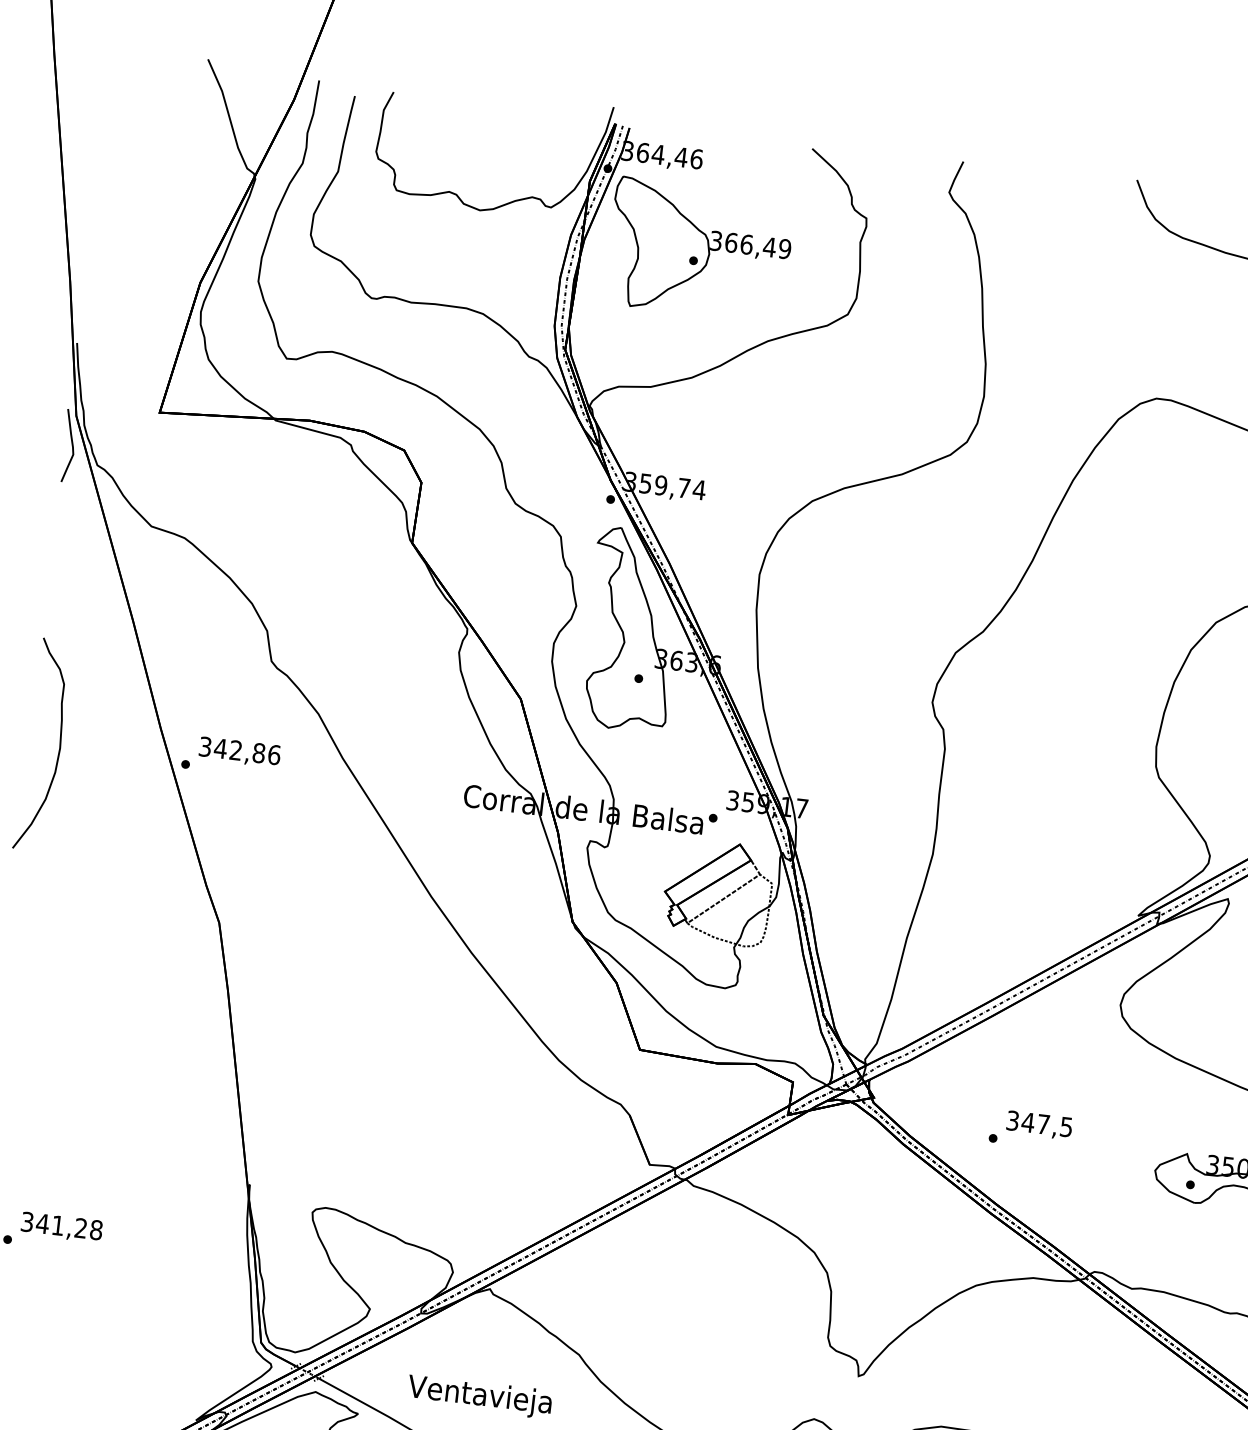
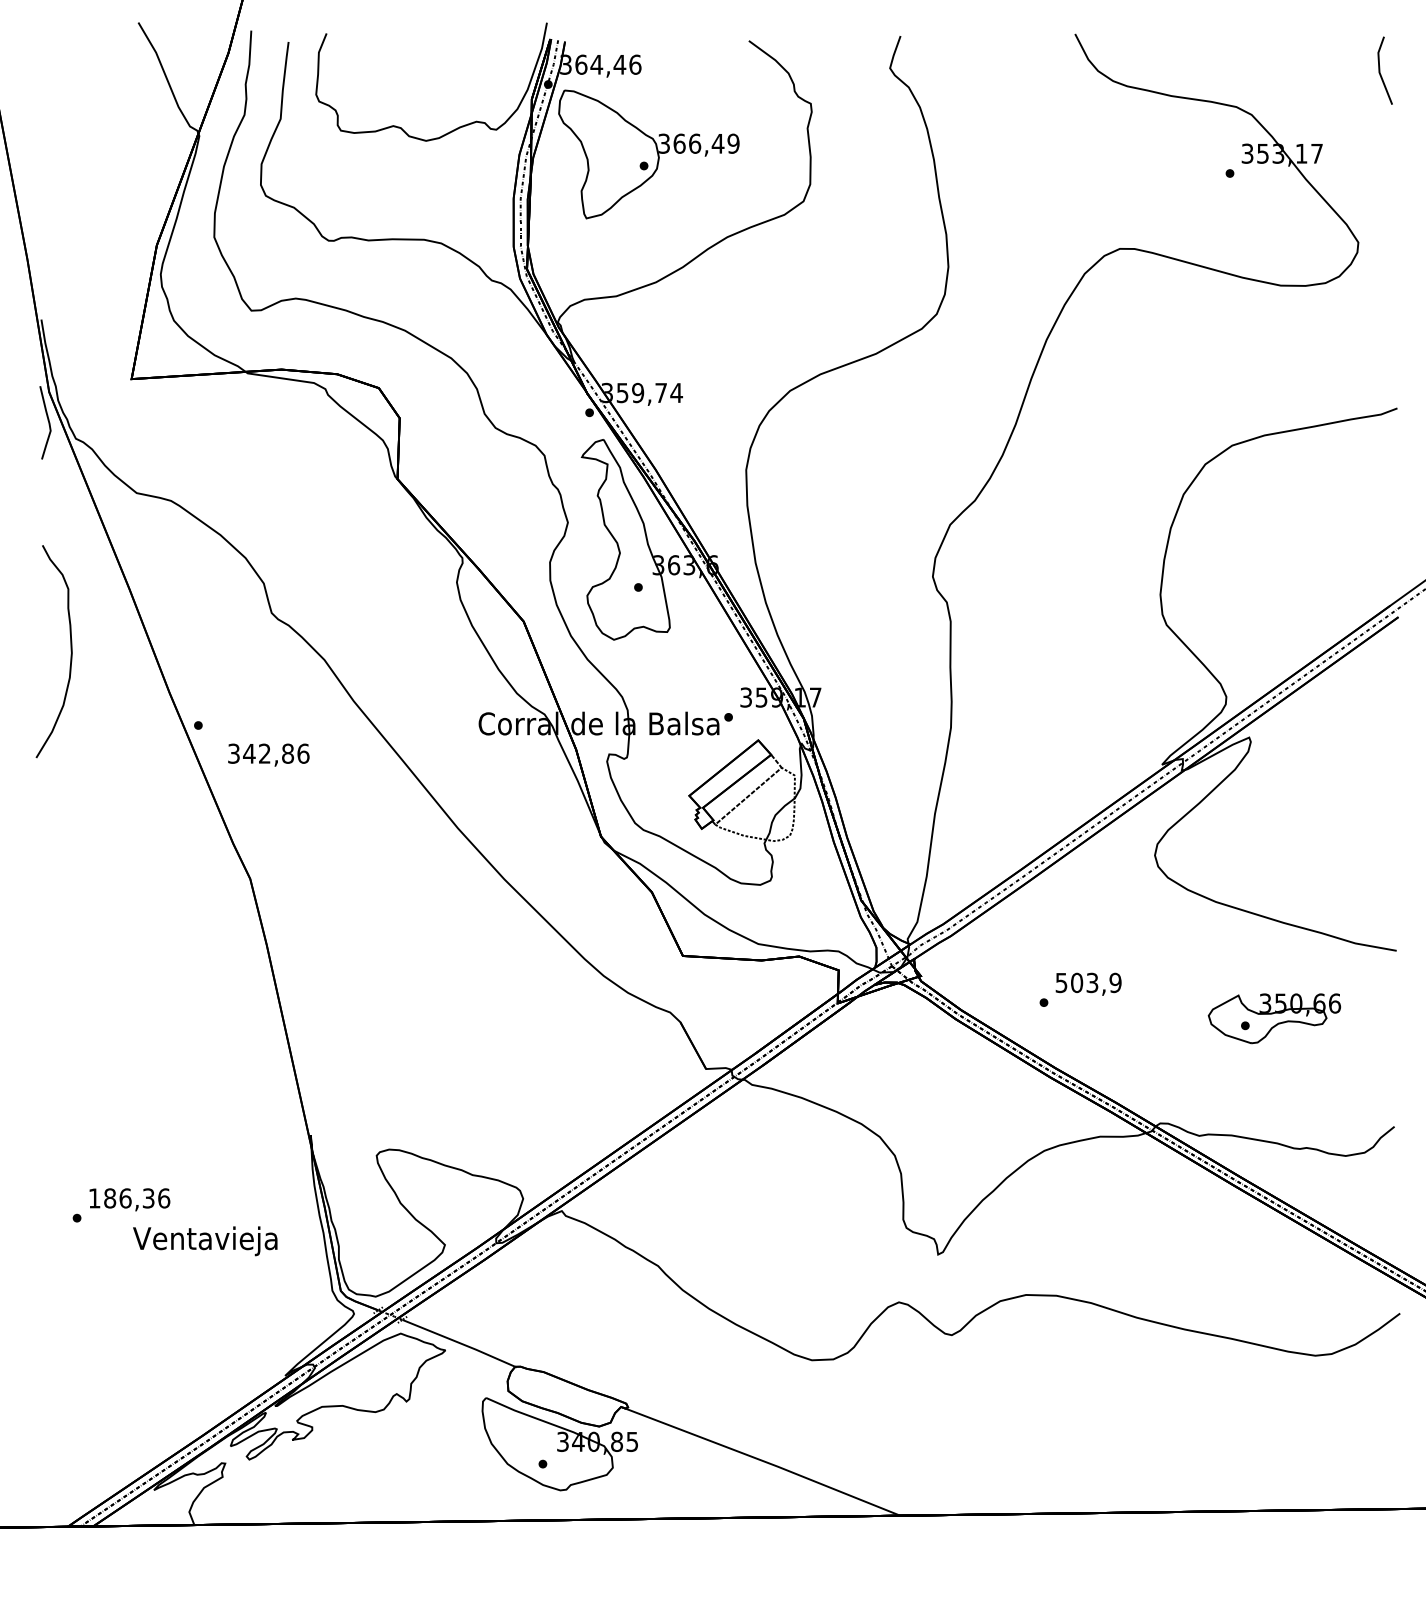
curve: (58, 746) -> (70, 651), moved
text: (239, 751) -> (268, 754), moved
text: (1039, 1123) -> (1088, 982), 347,5 -> 503,9
text: (62, 1226) -> (129, 1198), 341,28 -> 186,36
text: (479, 1397) -> (205, 1241), moved

